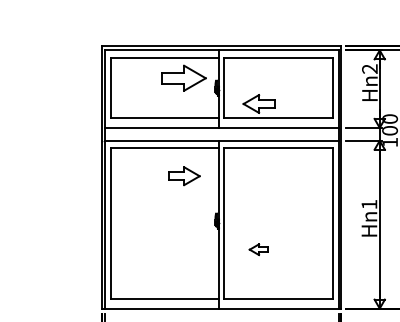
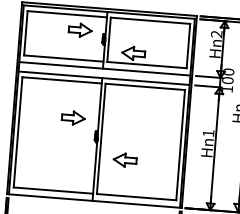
part: (184, 77) -> (80, 29), size x0.71
part: (184, 176) -> (73, 118), moved
part: (258, 249) -> (124, 159), size x1.67

